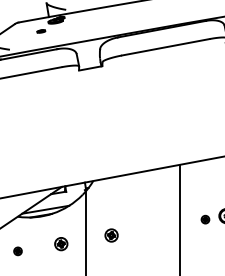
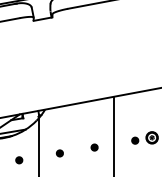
part: (154, 227) -> (94, 147), added
part: (111, 235) -> (59, 153), size x0.62
part: (60, 243) -> (18, 159), size x0.62

